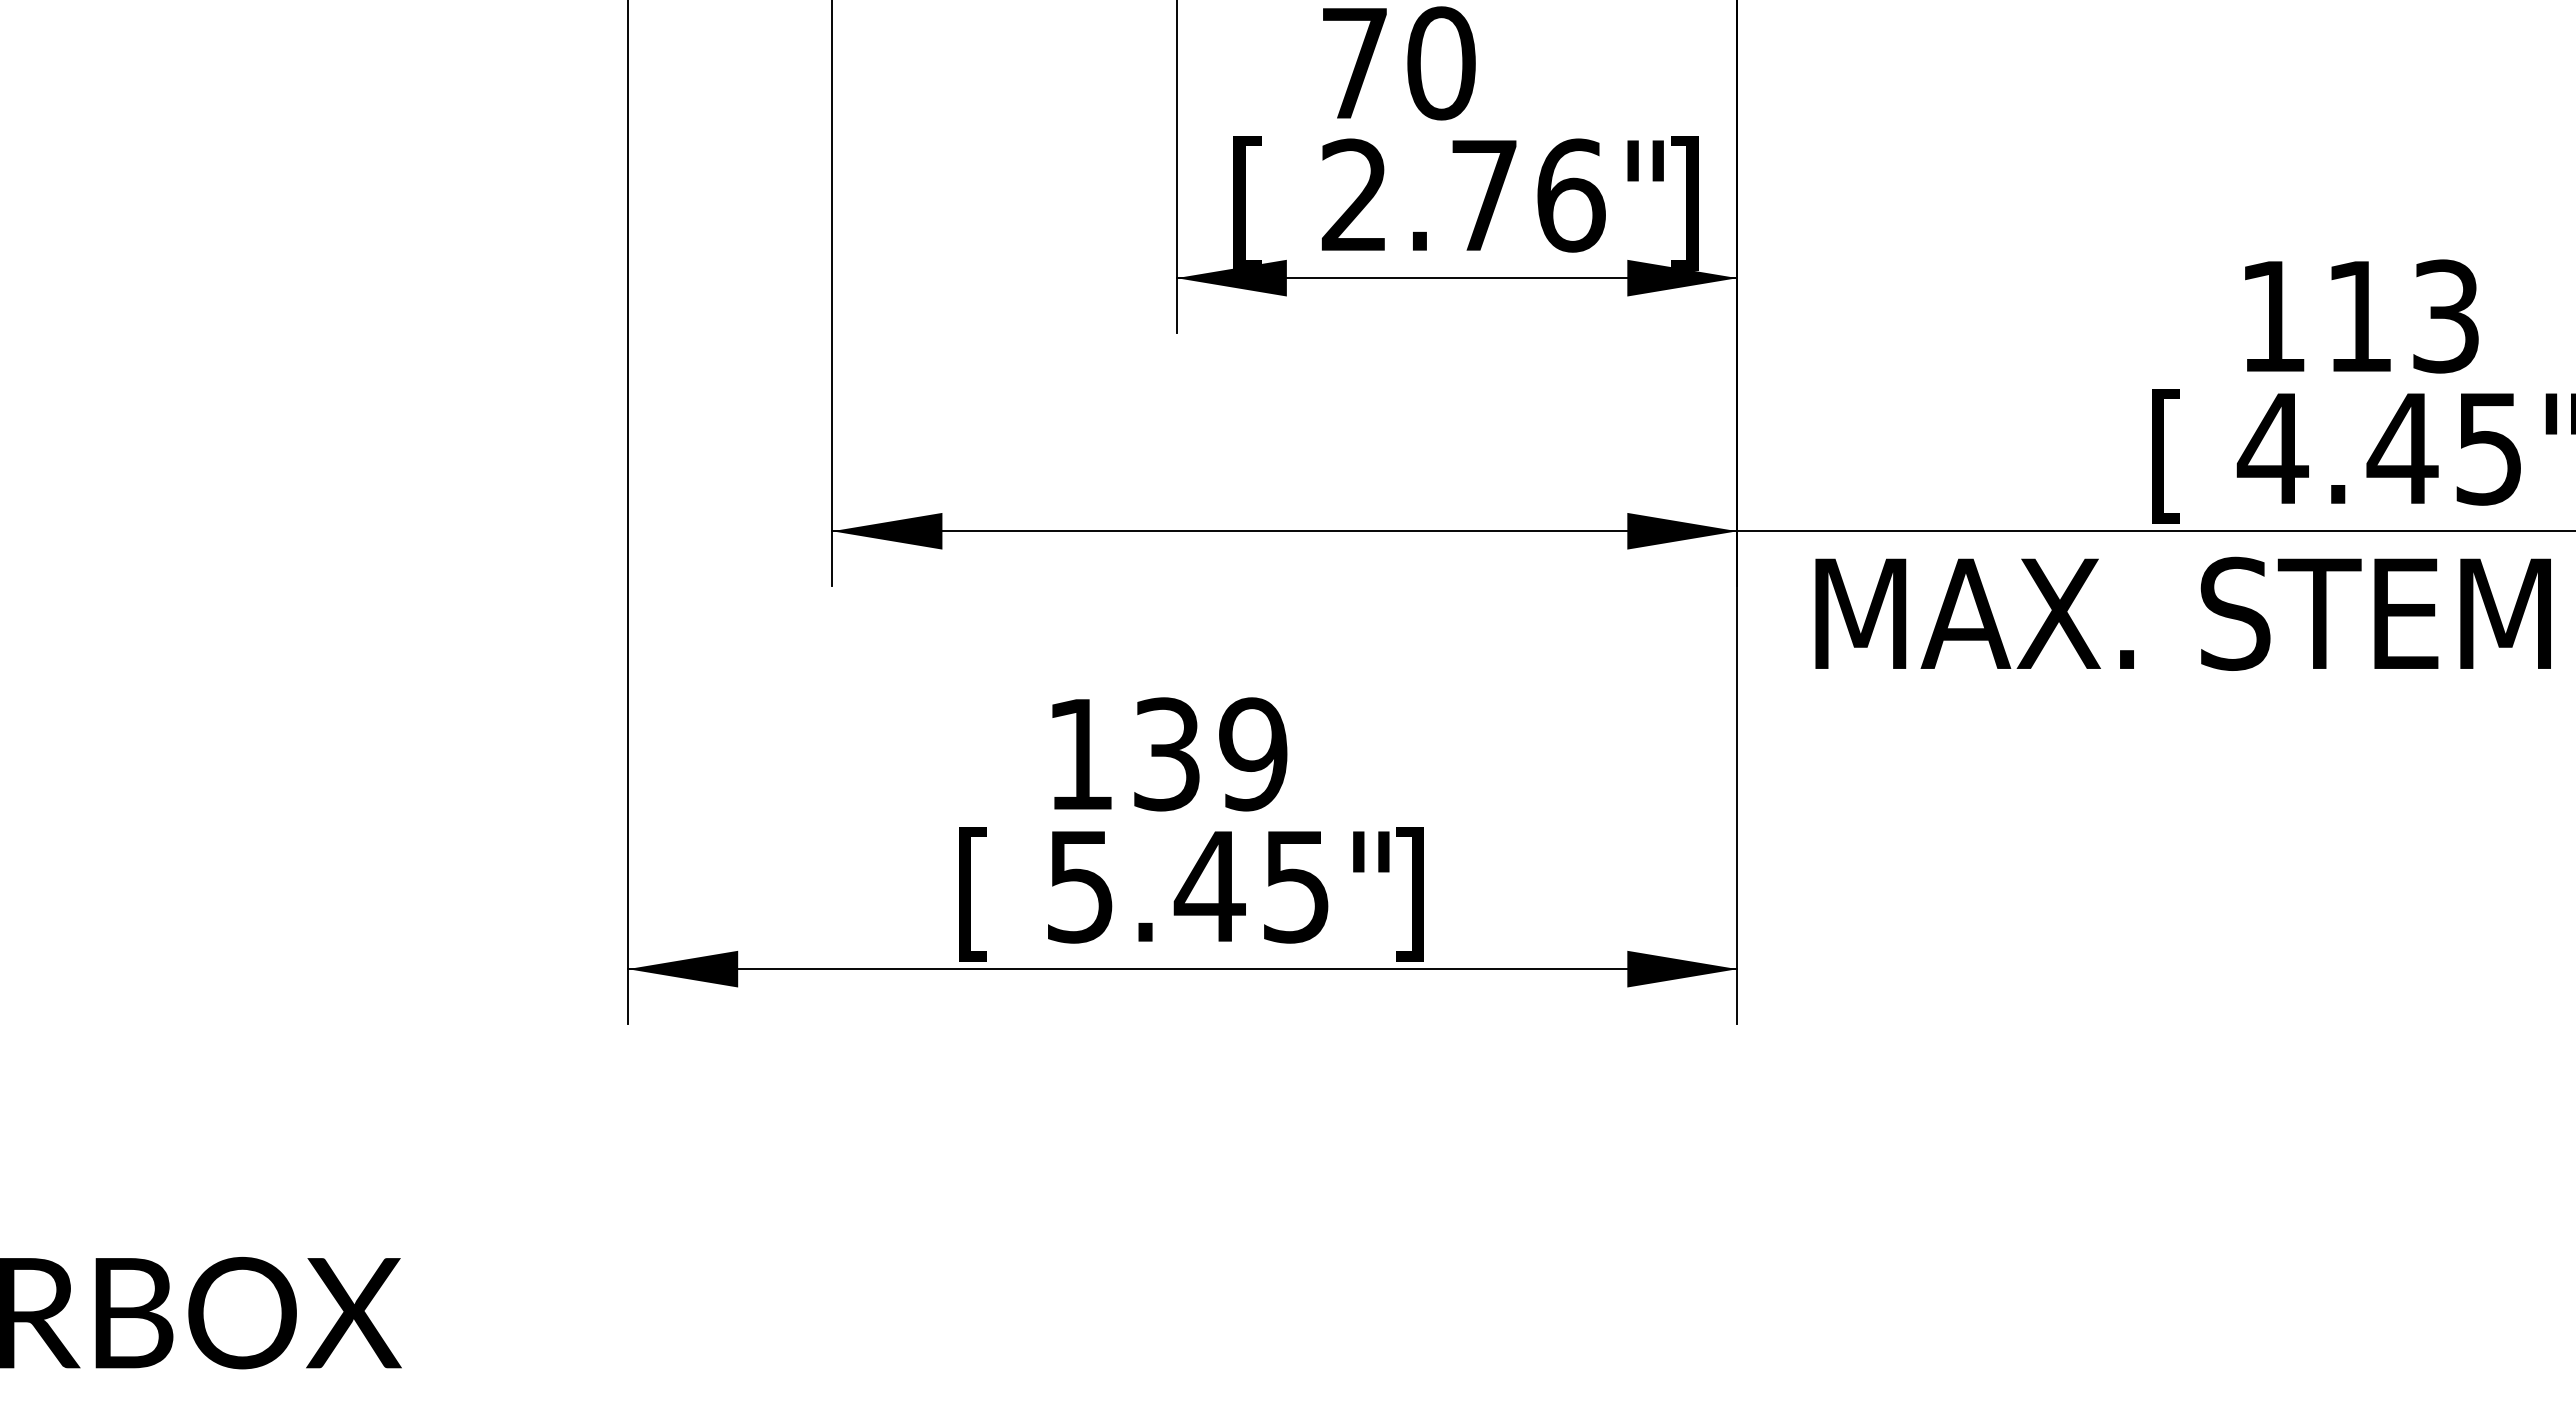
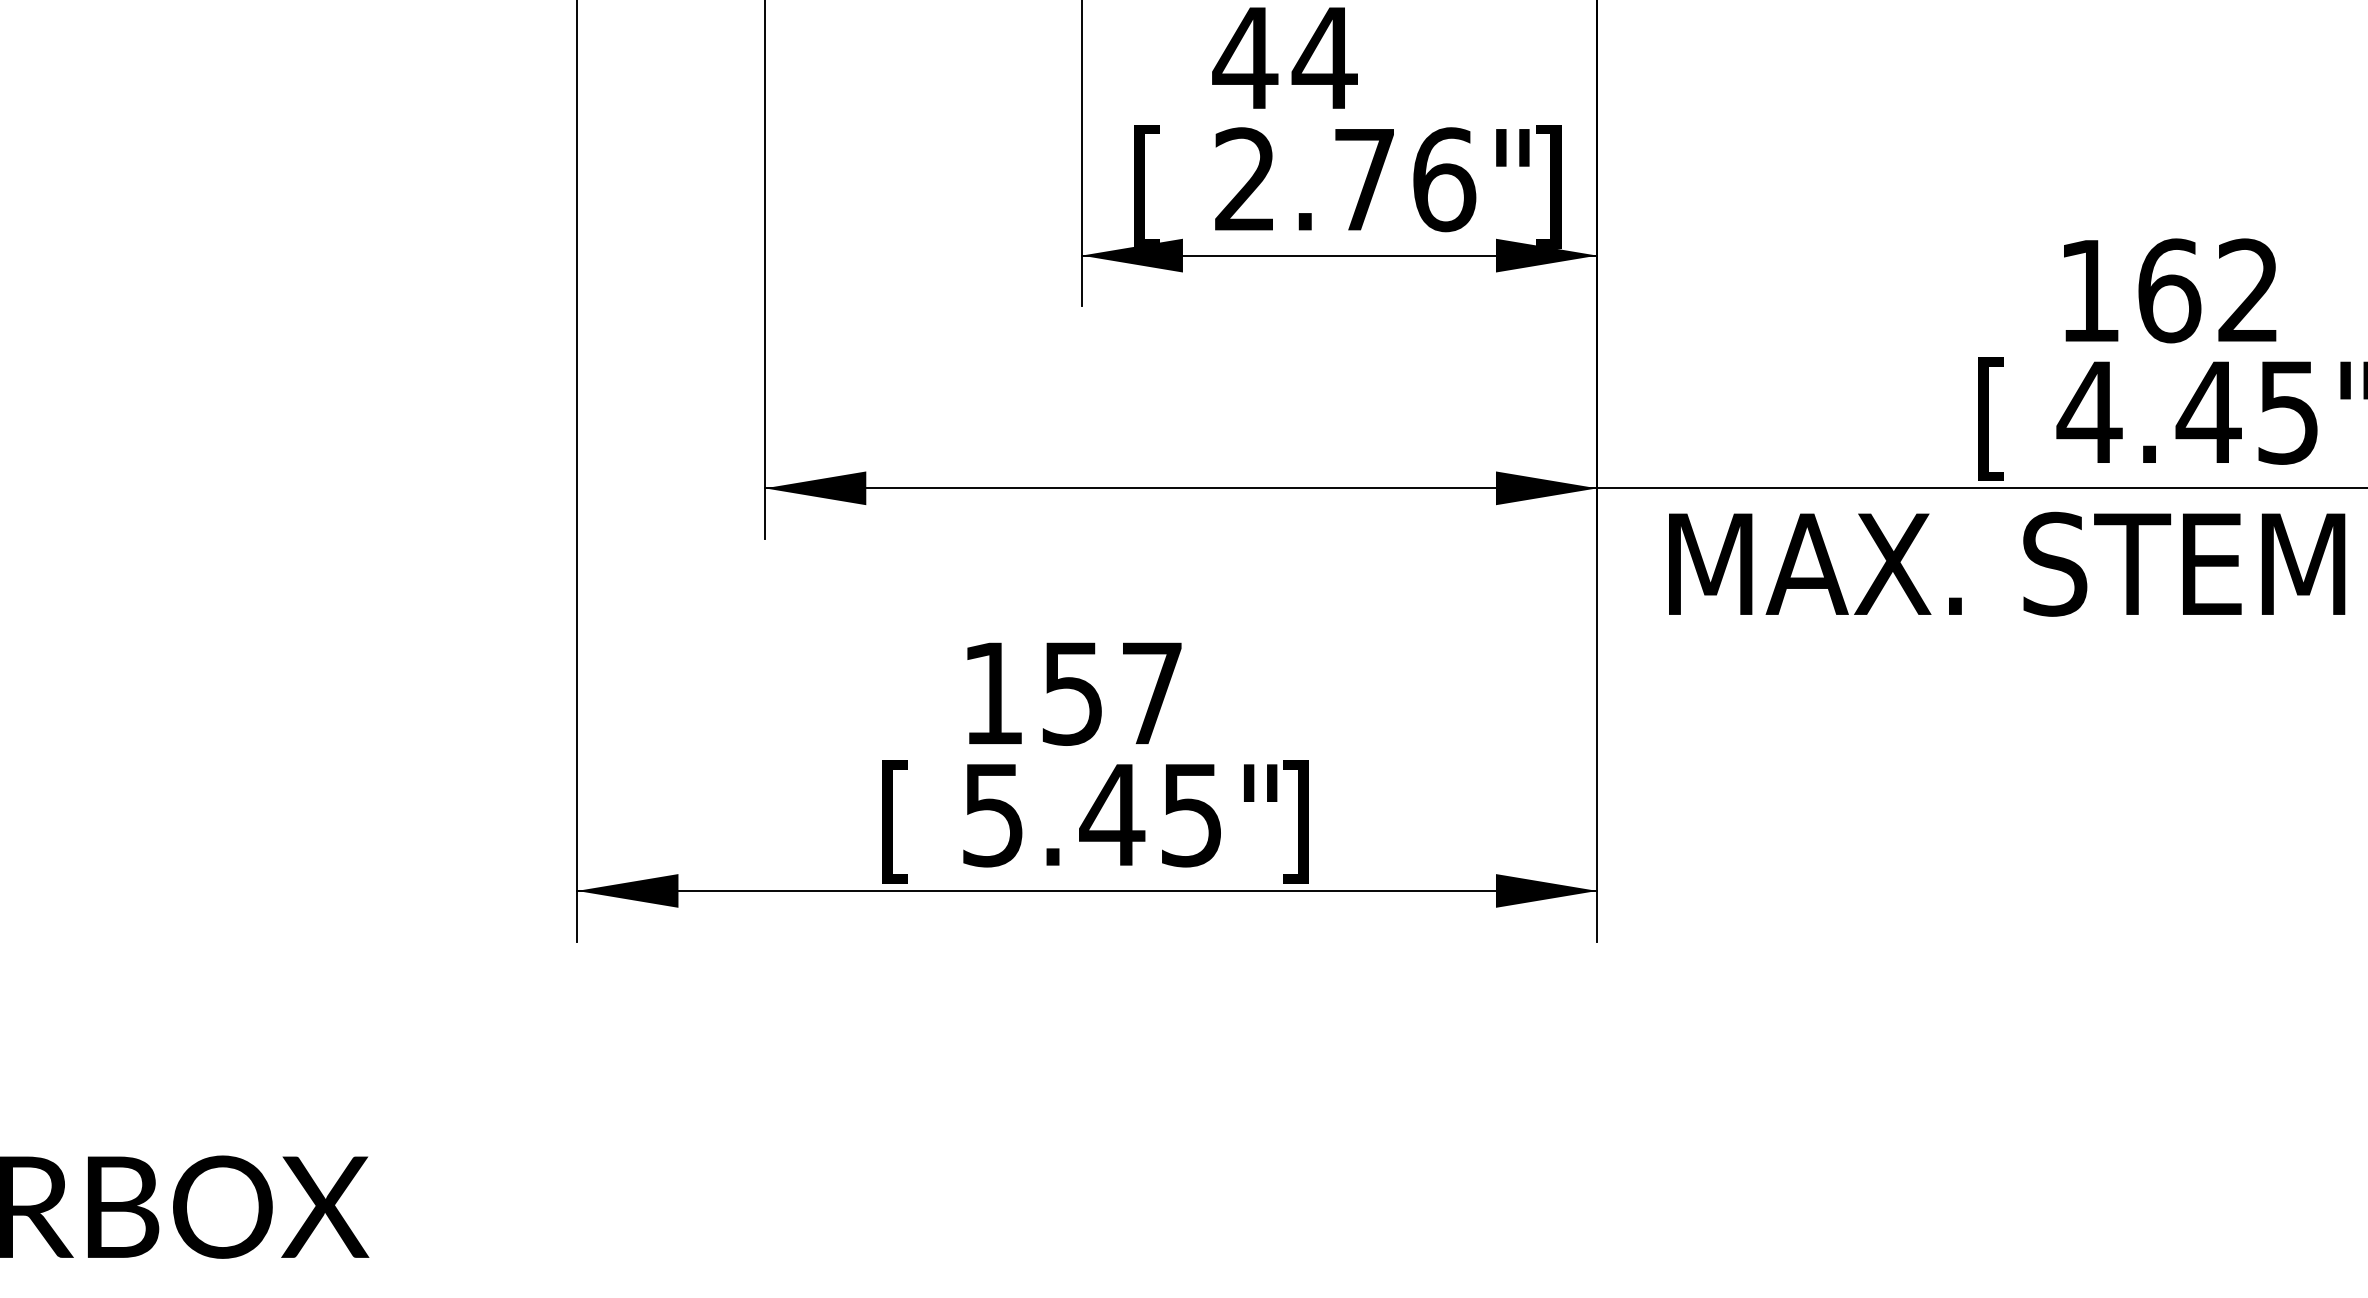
text: (1397, 63) -> (1284, 58), 70 -> 44
text: (2402, 316) -> (2208, 290), 113 -> 162
text: (1210, 754) -> (1112, 693), 139 -> 157

